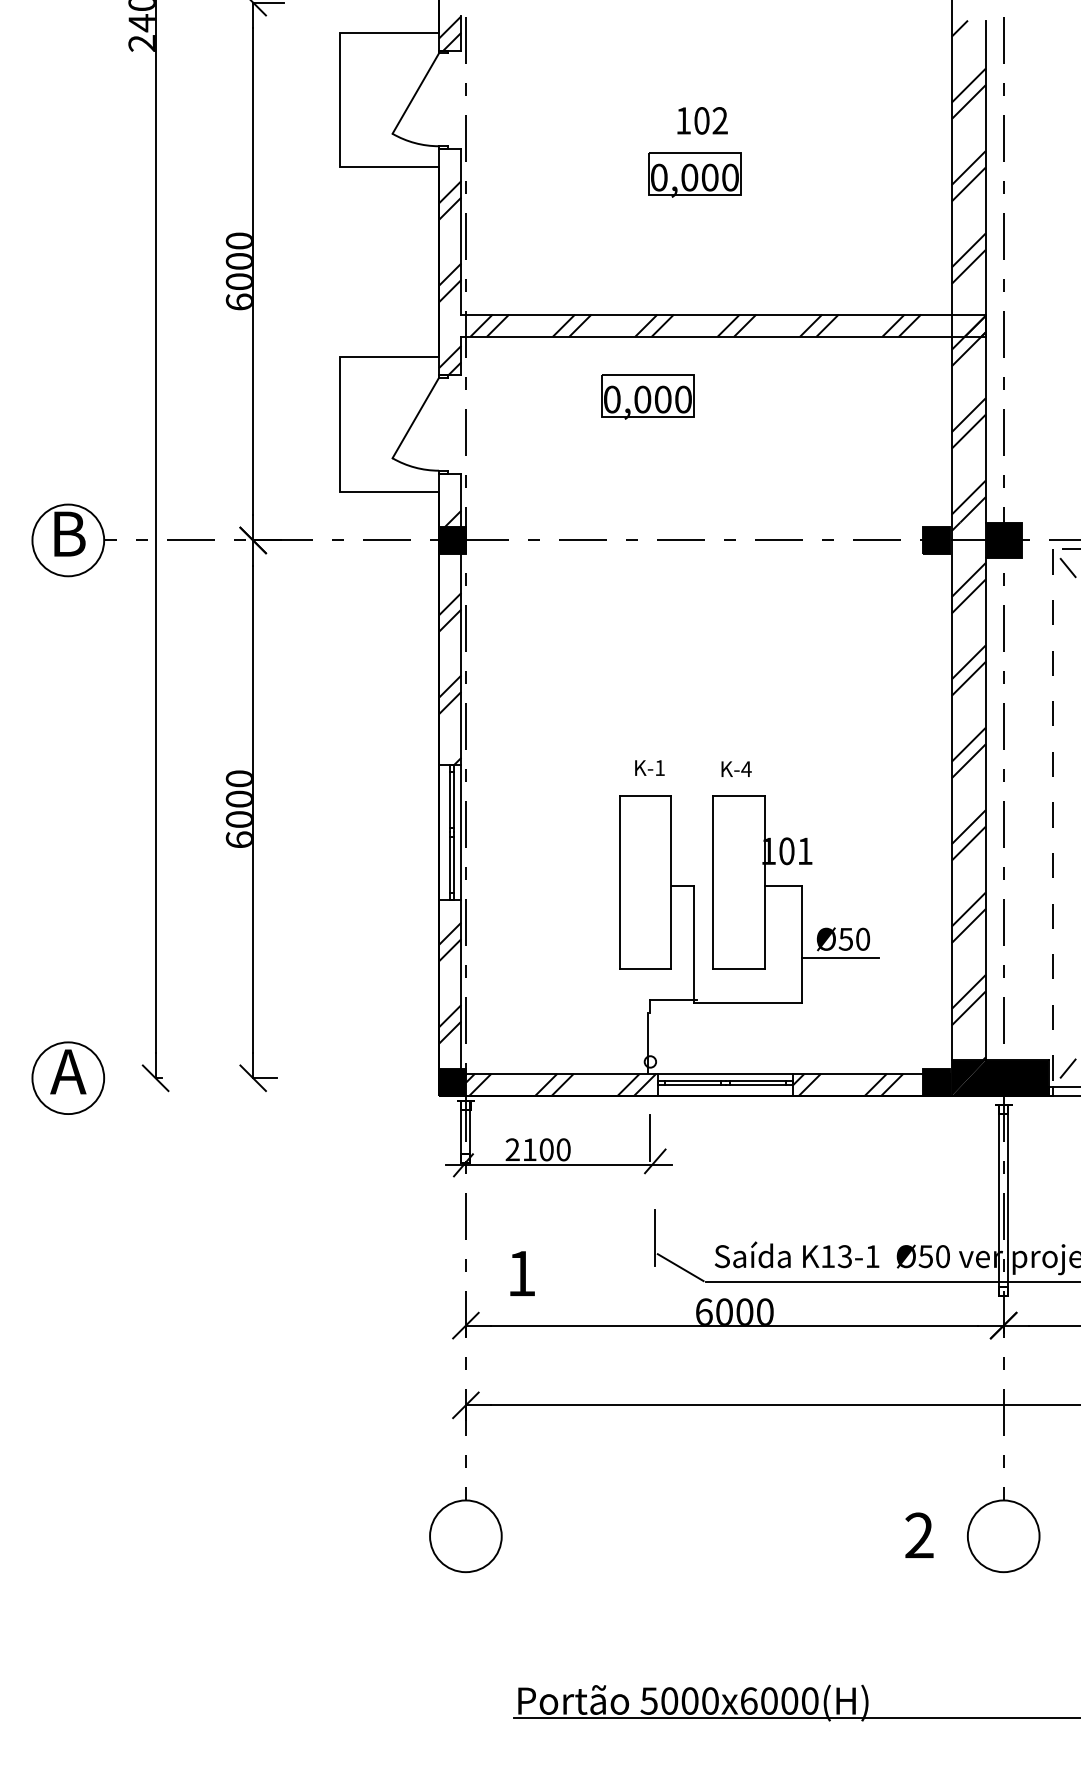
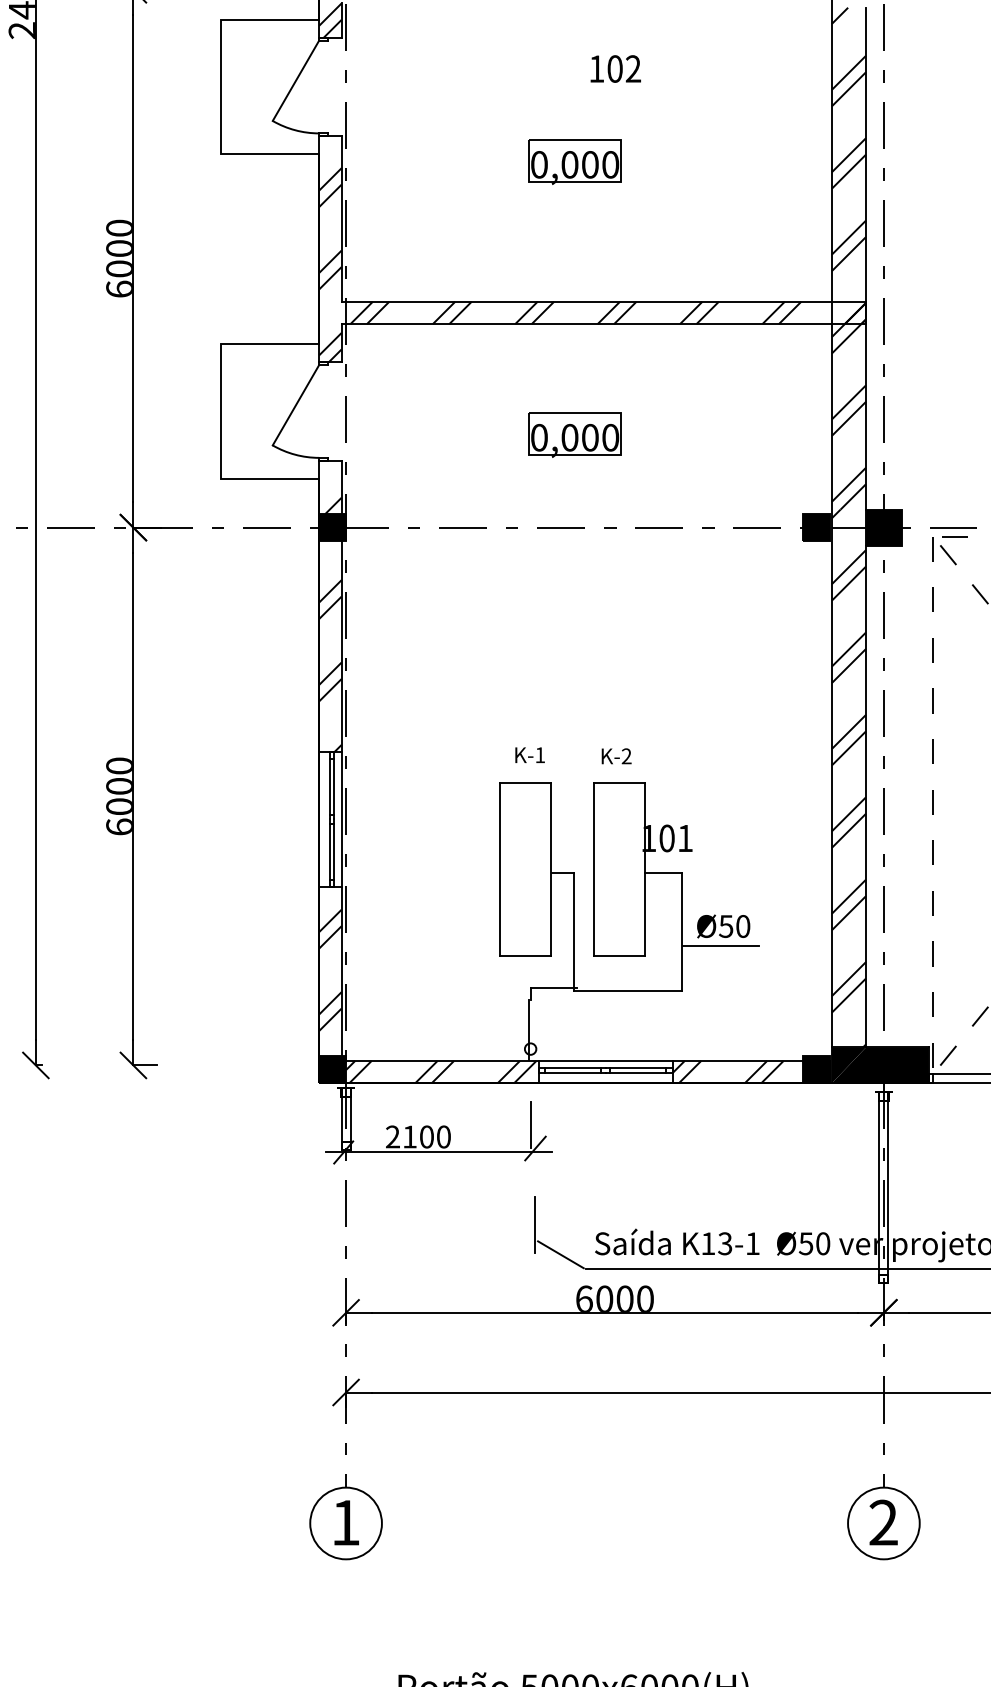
text: (702, 120) -> (615, 68), moved
part: (647, 396) -> (574, 434), moved
text: (746, 768) -> (626, 755), K-4 -> K-2
text: (522, 1273) -> (346, 1522), moved
text: (919, 1534) -> (883, 1521), moved

